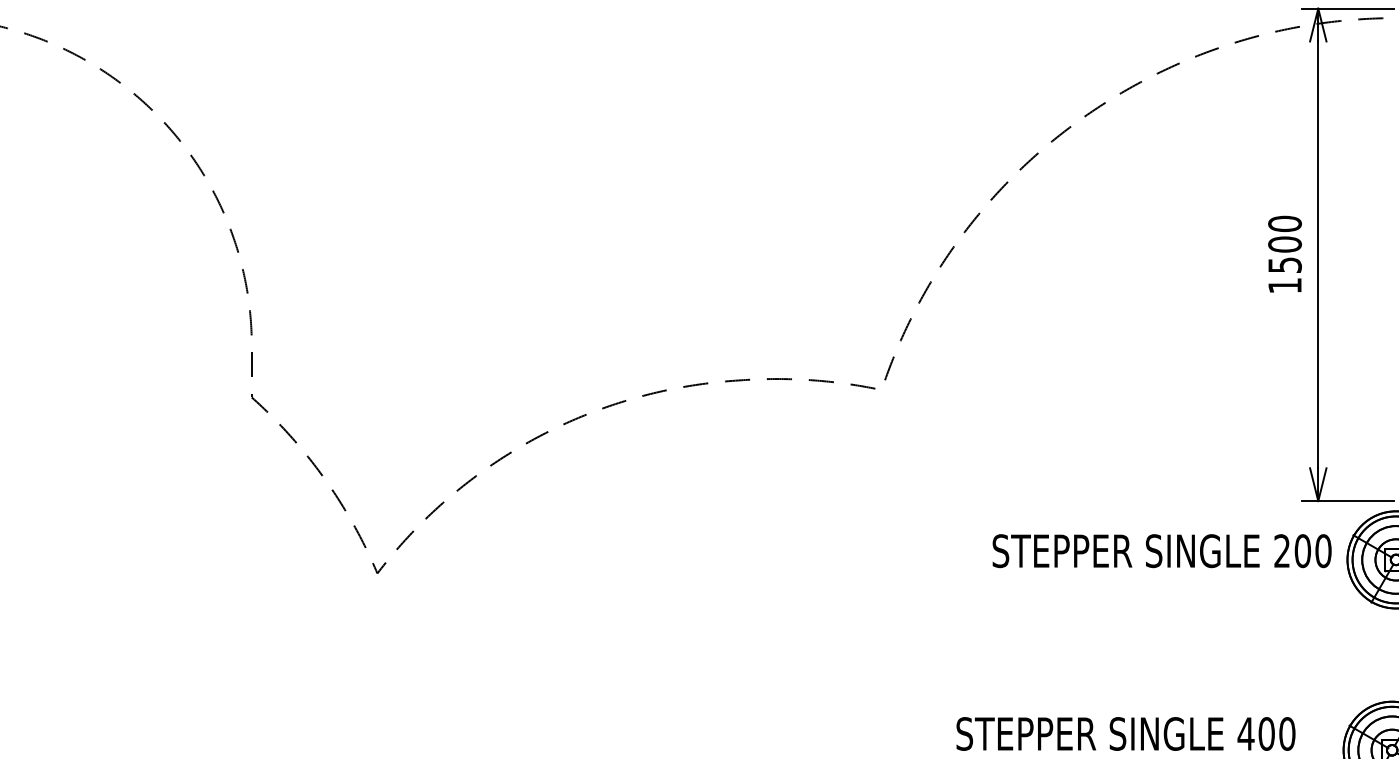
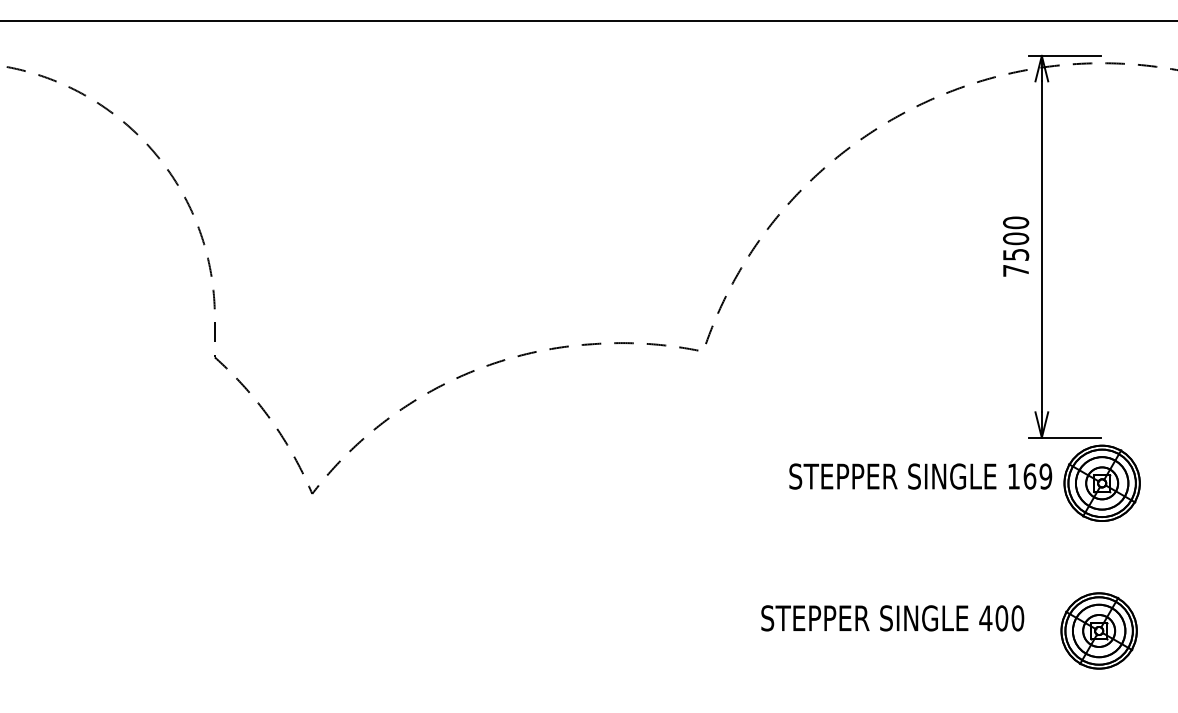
text: (1284, 285) -> (1015, 270), 1500 -> 7500
text: (1302, 551) -> (1029, 476), 200 -> 169

